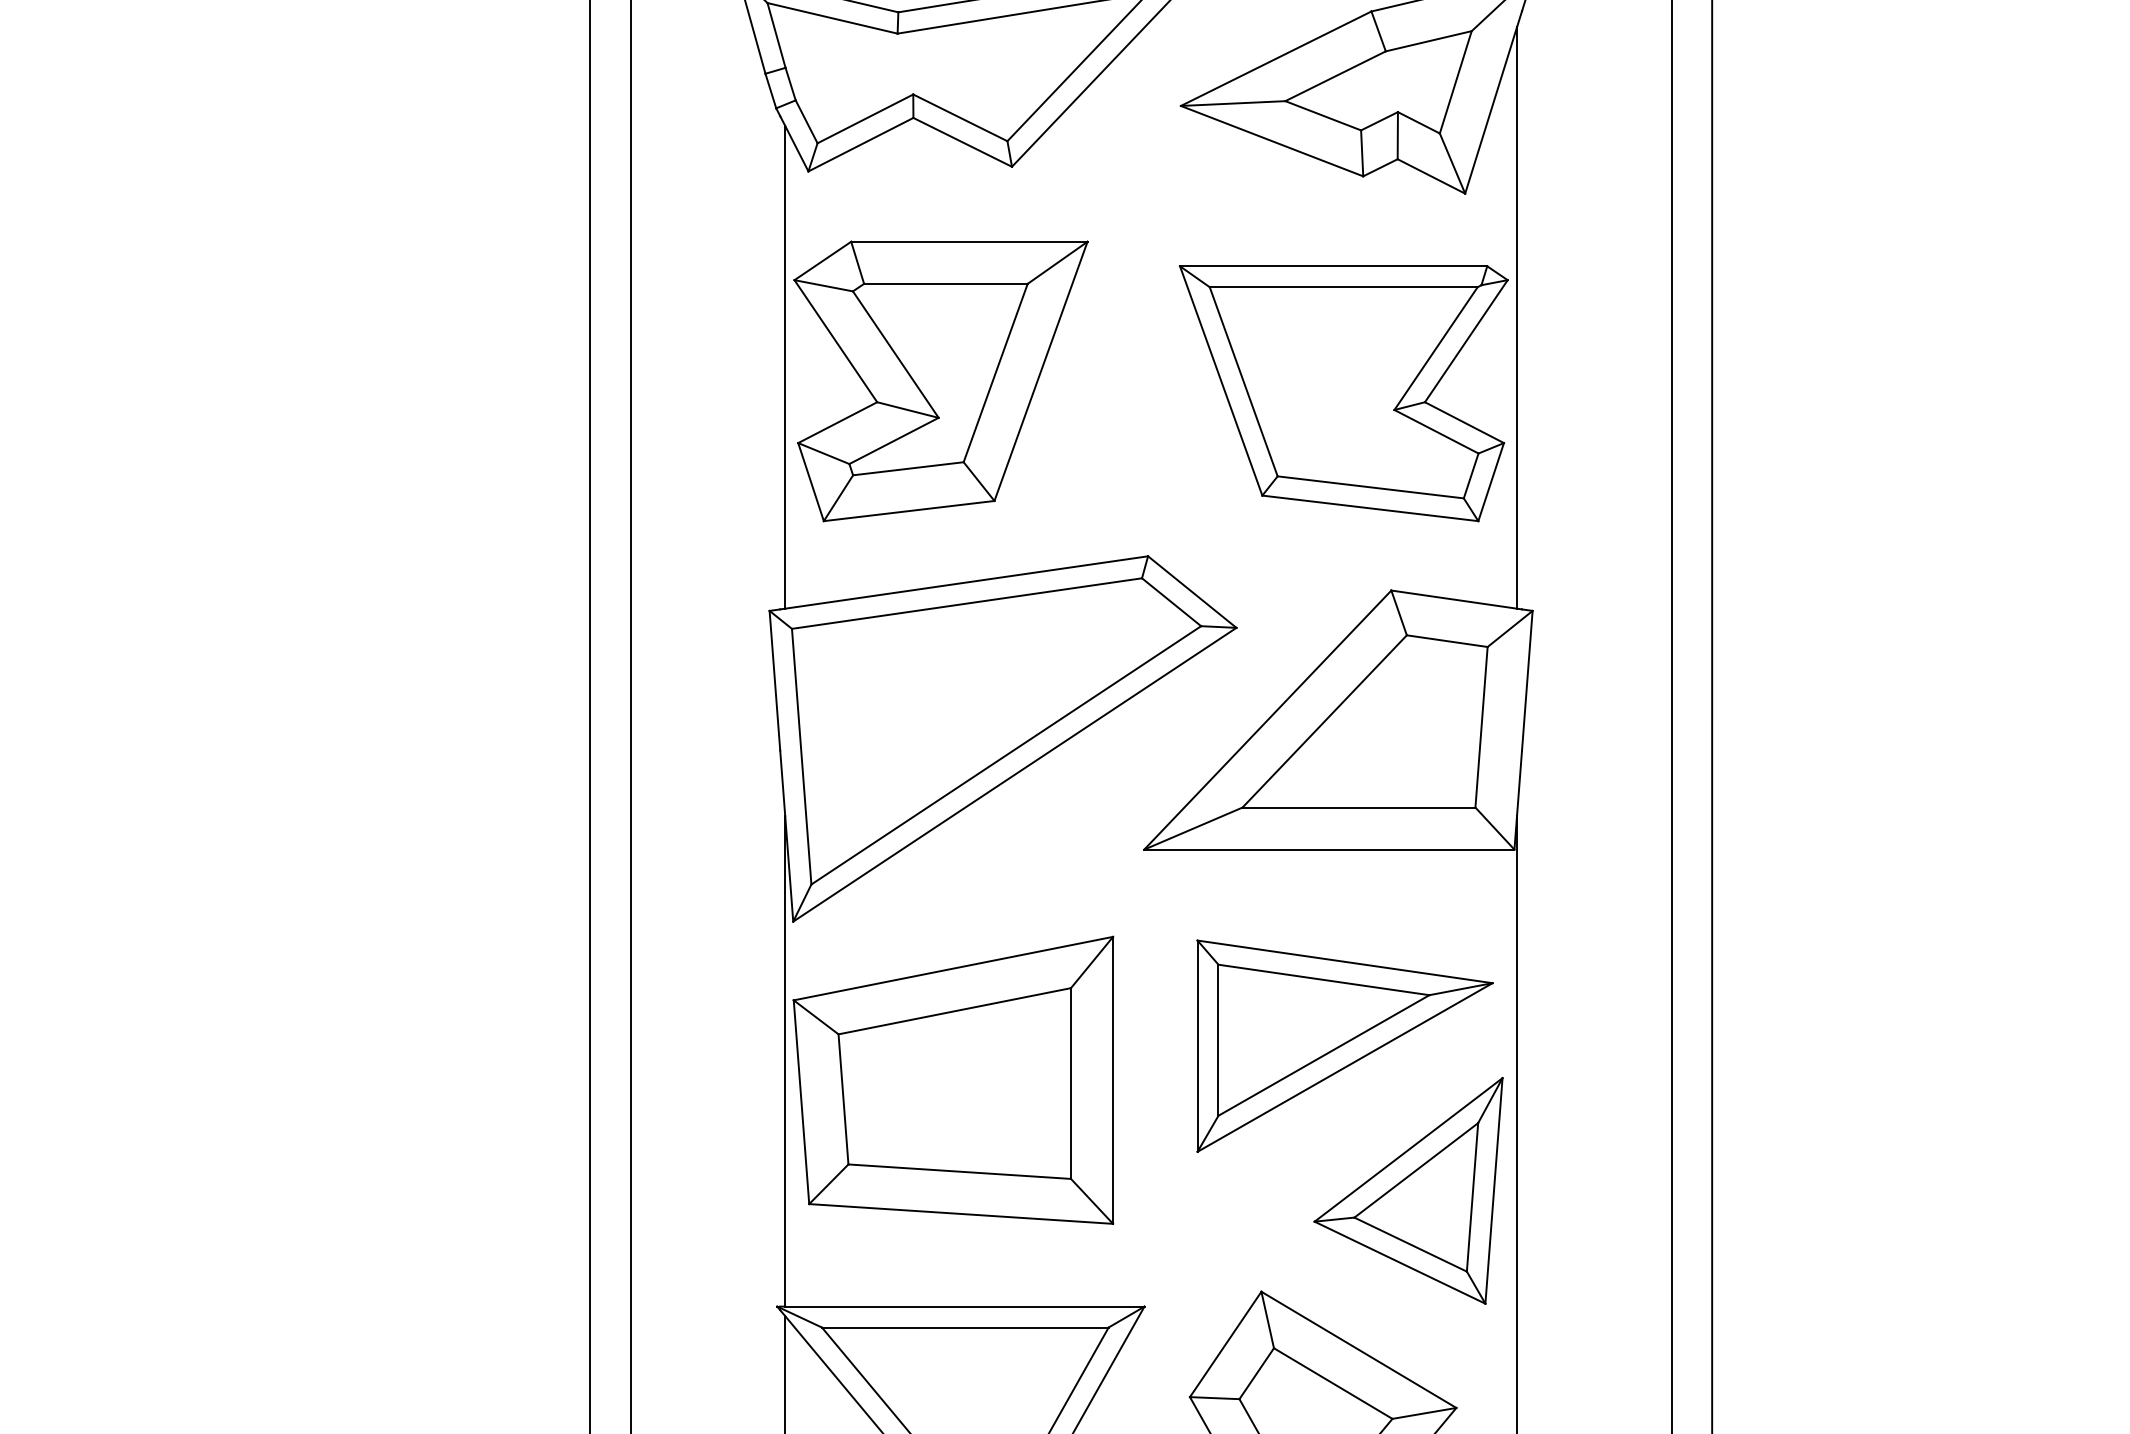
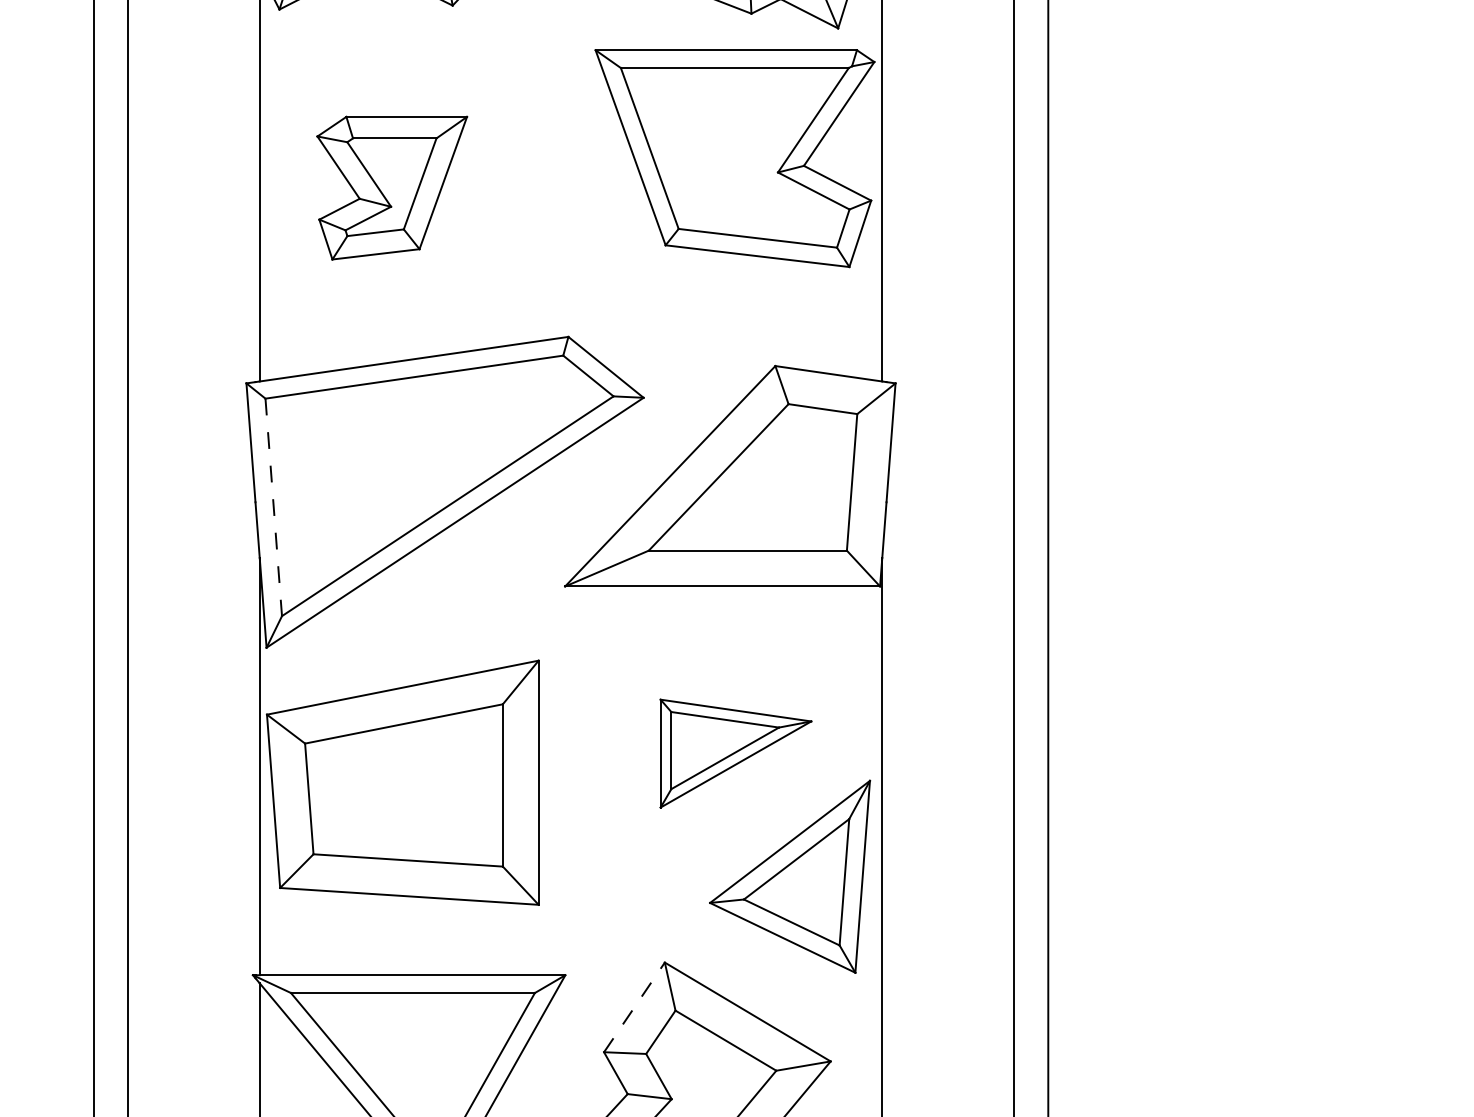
part: (940, 381) -> (391, 188), size x0.6
part: (1343, 393) -> (734, 158), moved
line: (801, 757) -> (273, 508), solid -> dashed
part: (1344, 1045) -> (735, 753), size x0.6
line: (1225, 1344) -> (634, 1007), solid -> dashed

